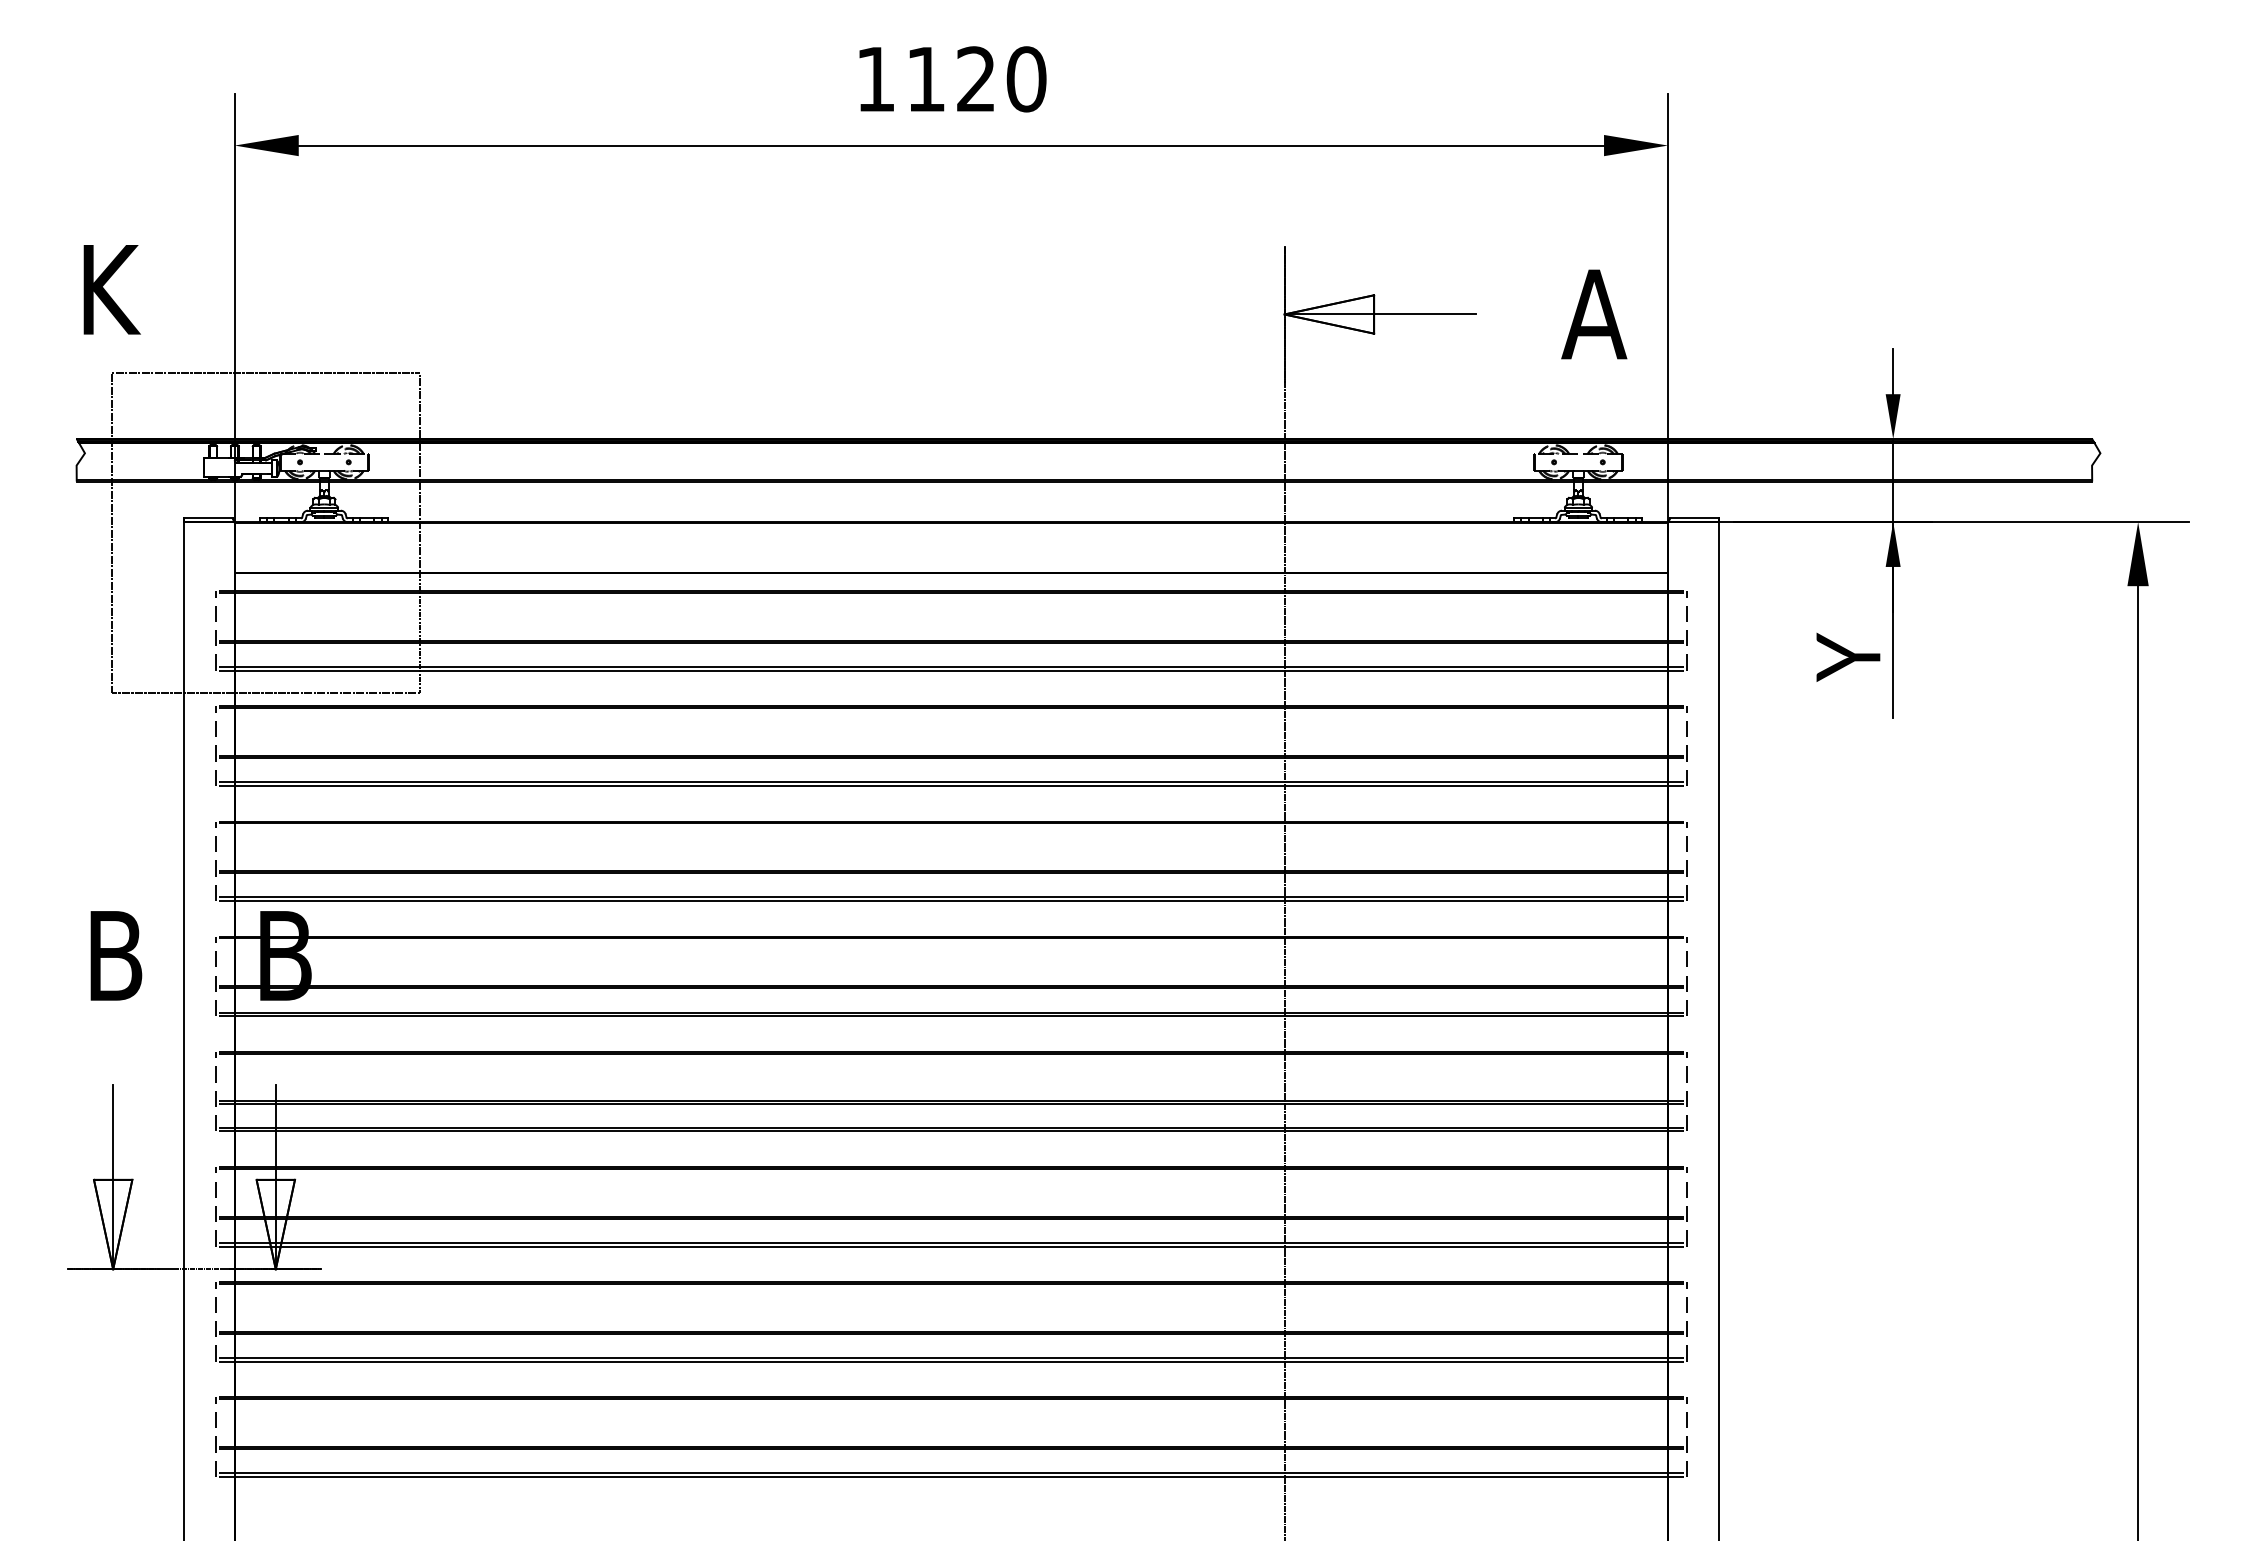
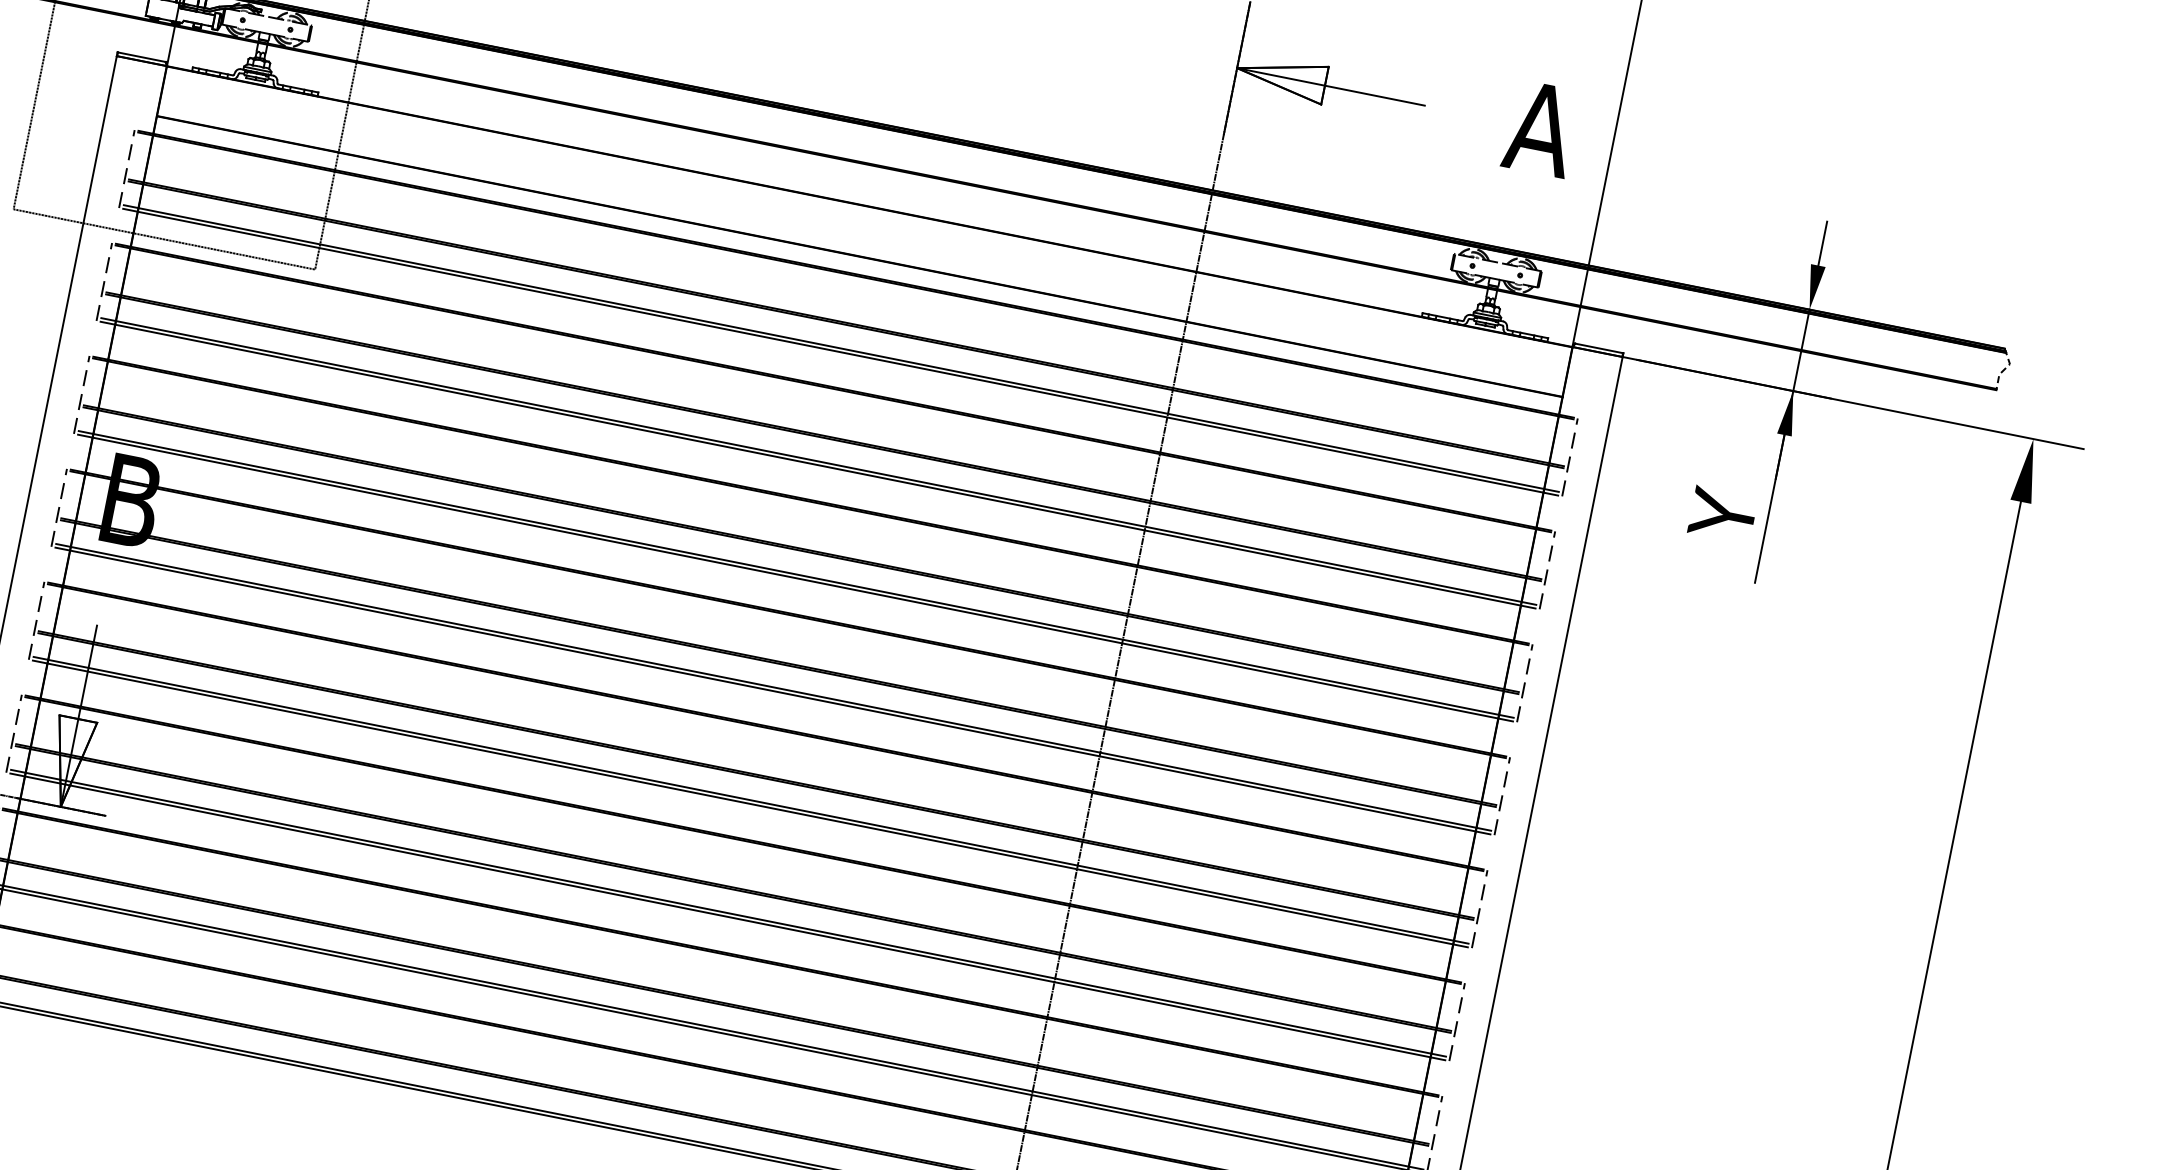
line: (2096, 459) -> (2004, 369), solid -> dashed

